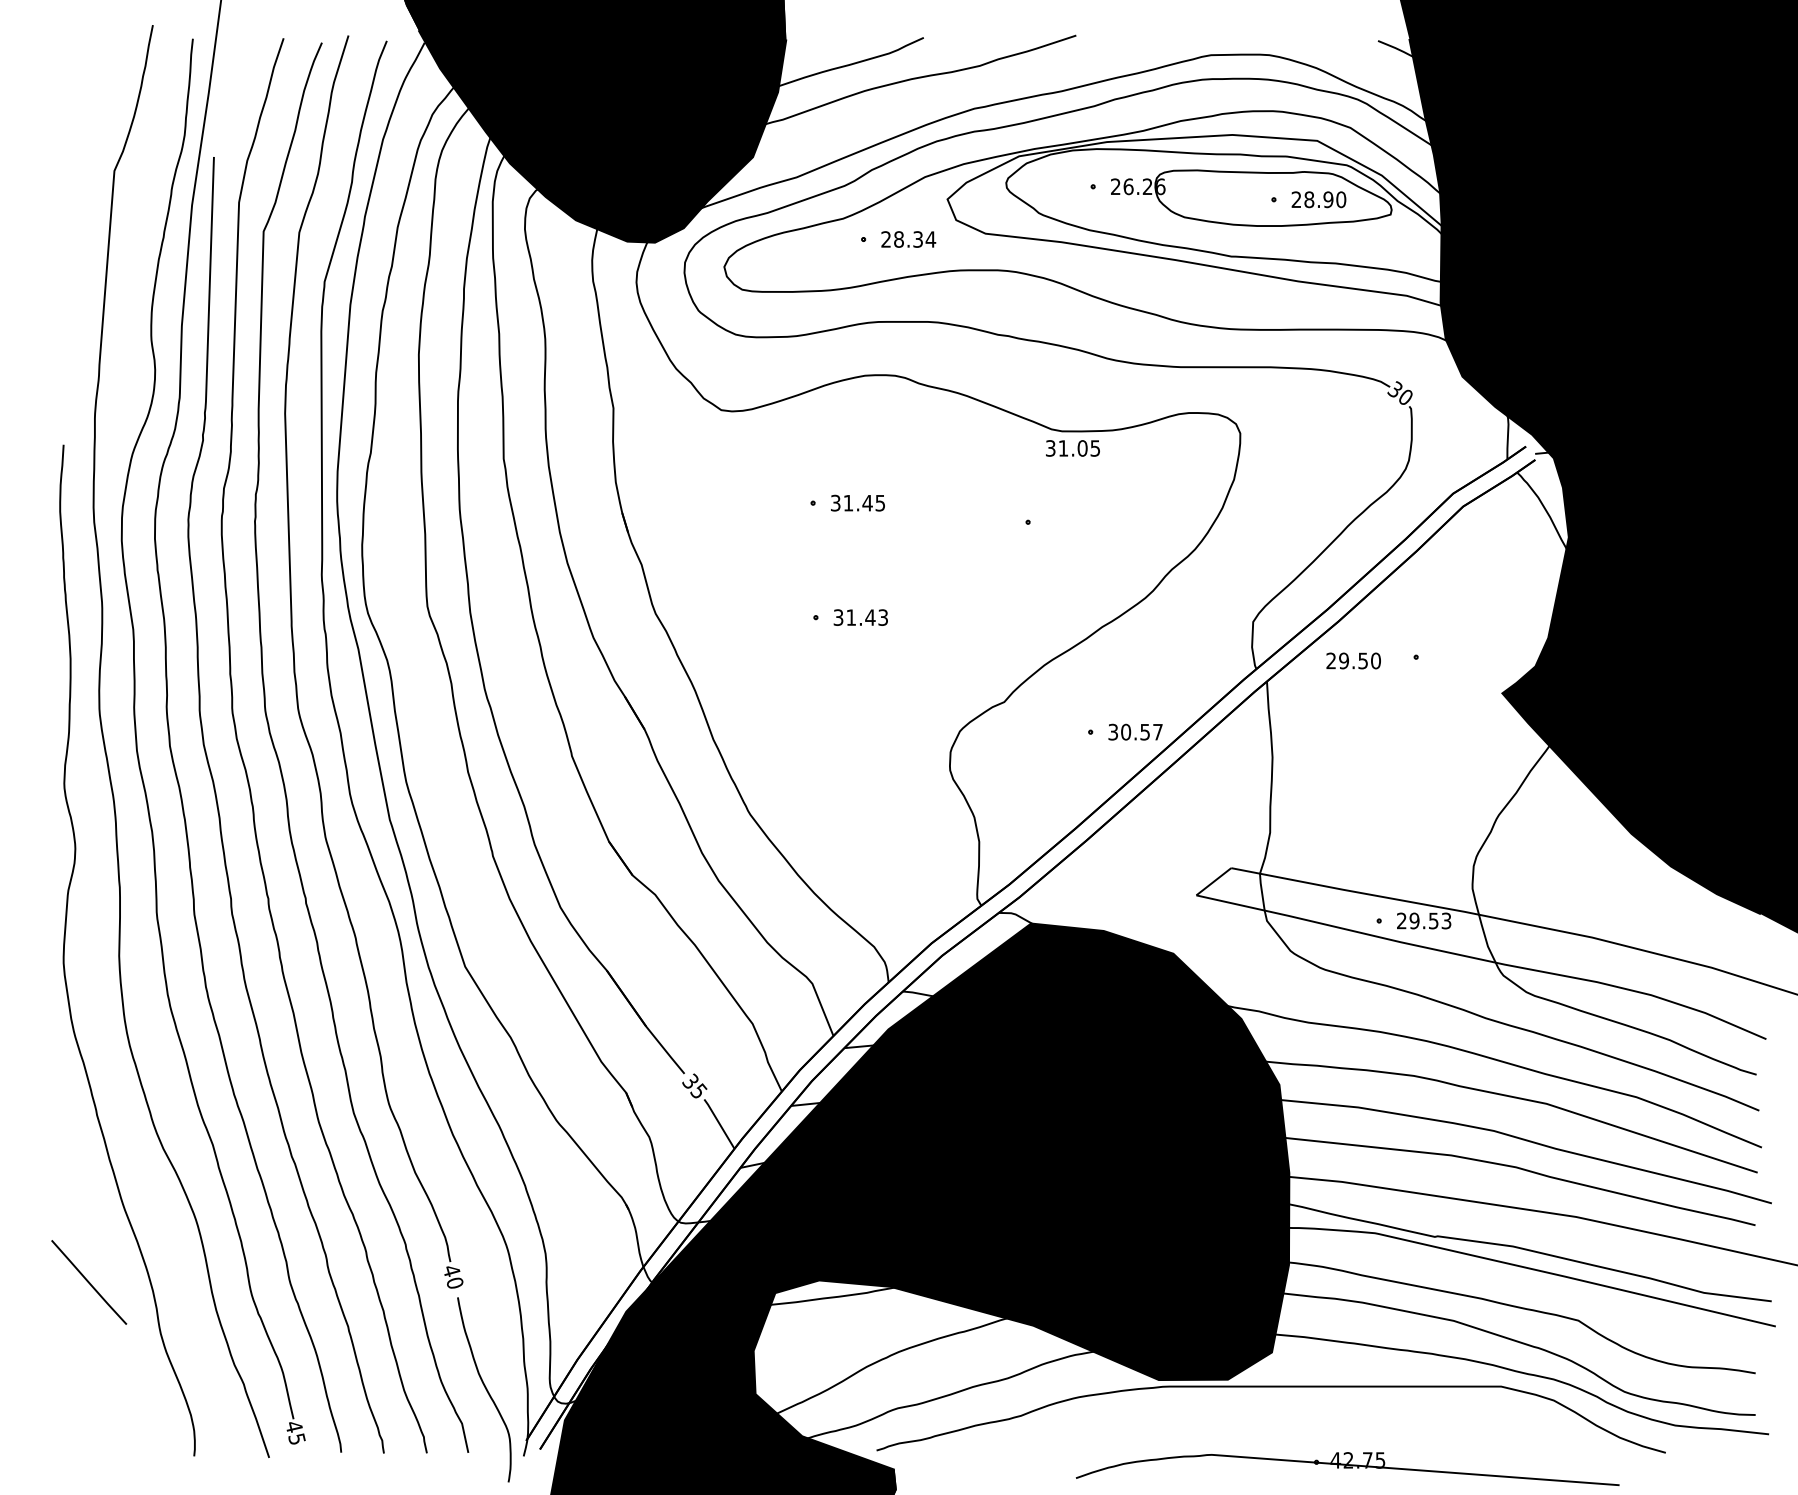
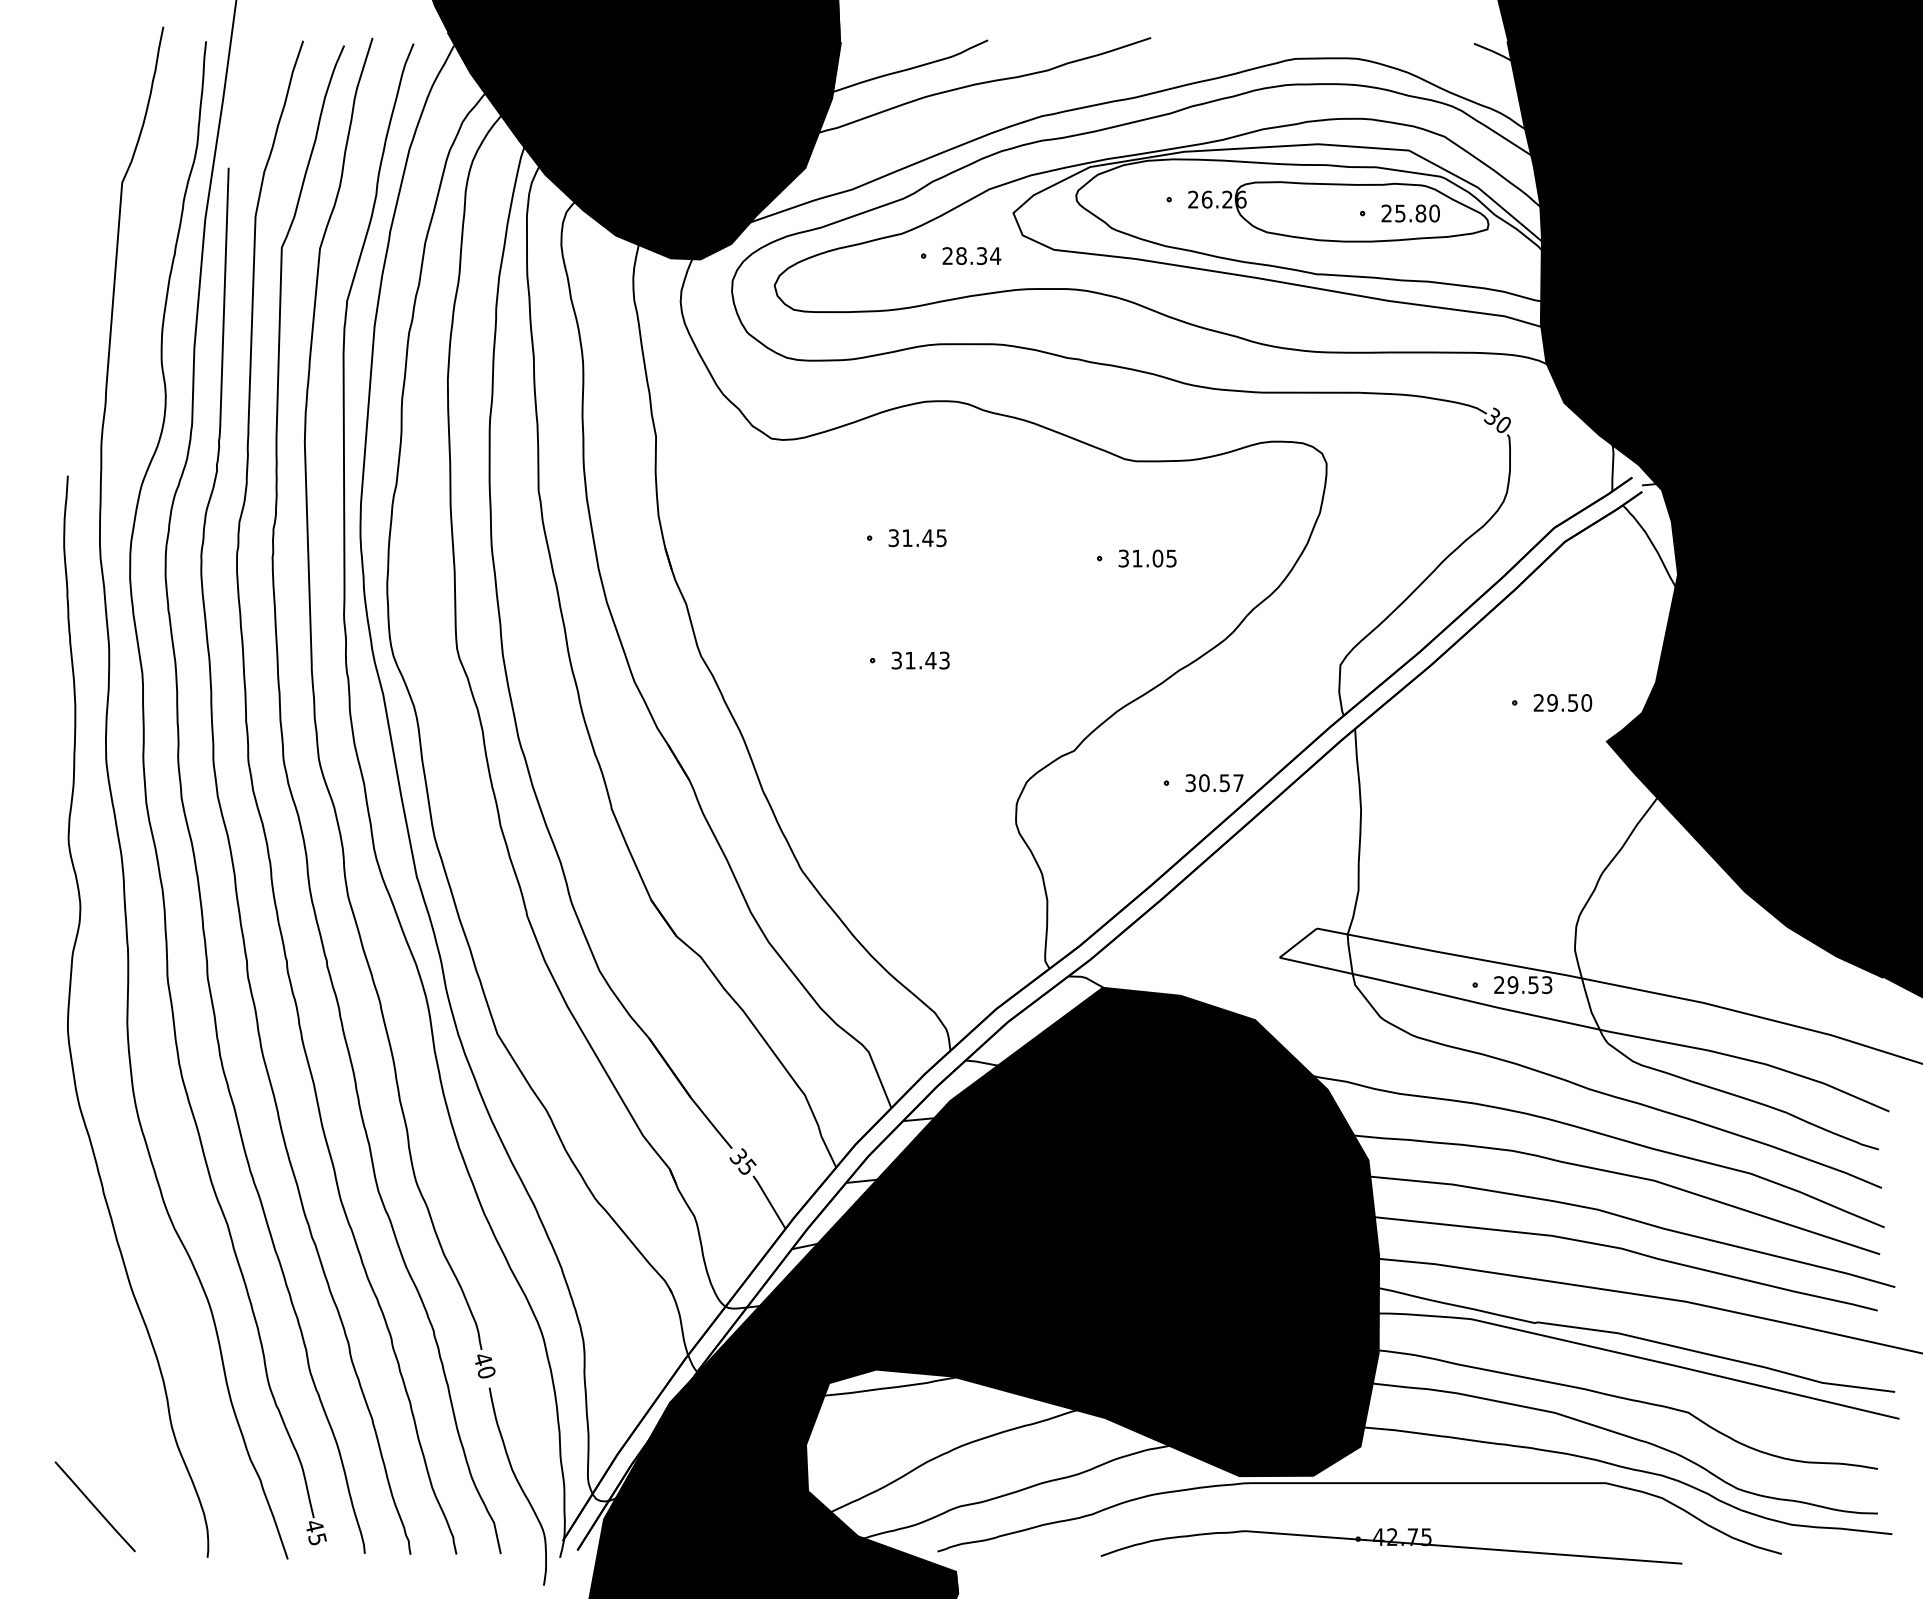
text: (1318, 199) -> (1410, 213), 28.90 -> 25.80
text: (1072, 448) -> (1147, 558), moved
text: (1353, 660) -> (1562, 702), moved
line: (88, 1282) -> (94, 1506), moved
part: (1347, 1469) -> (1391, 1546), moved

